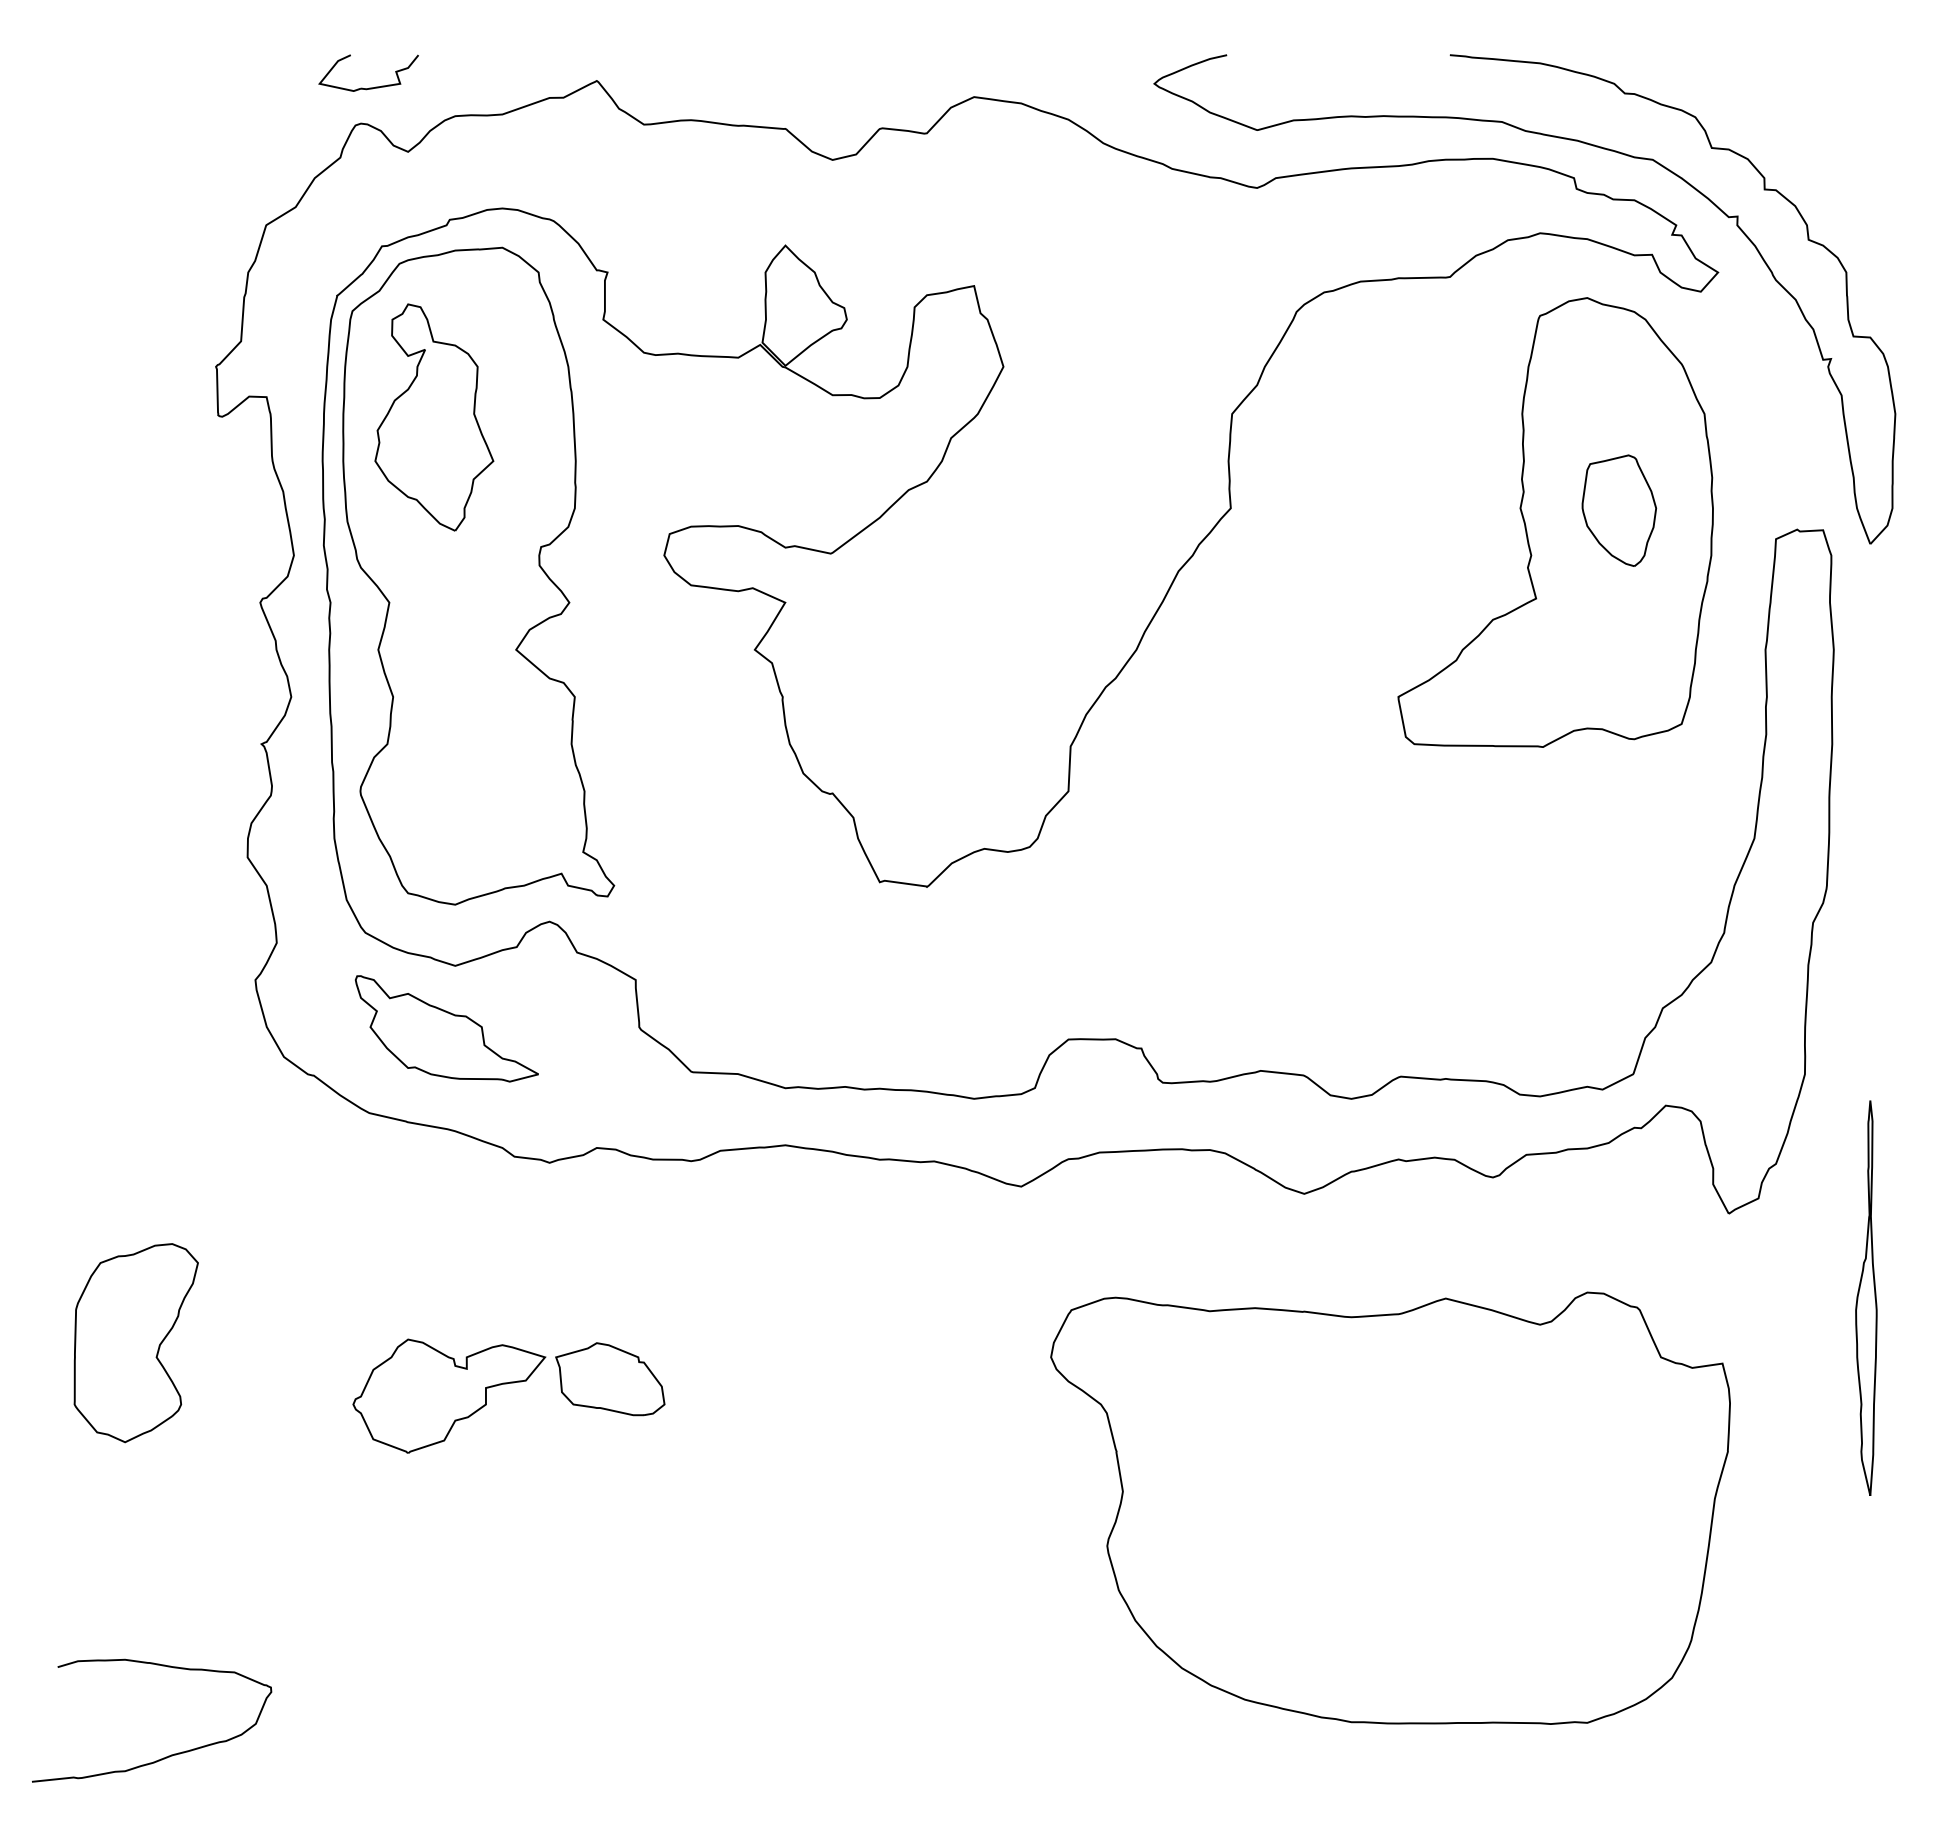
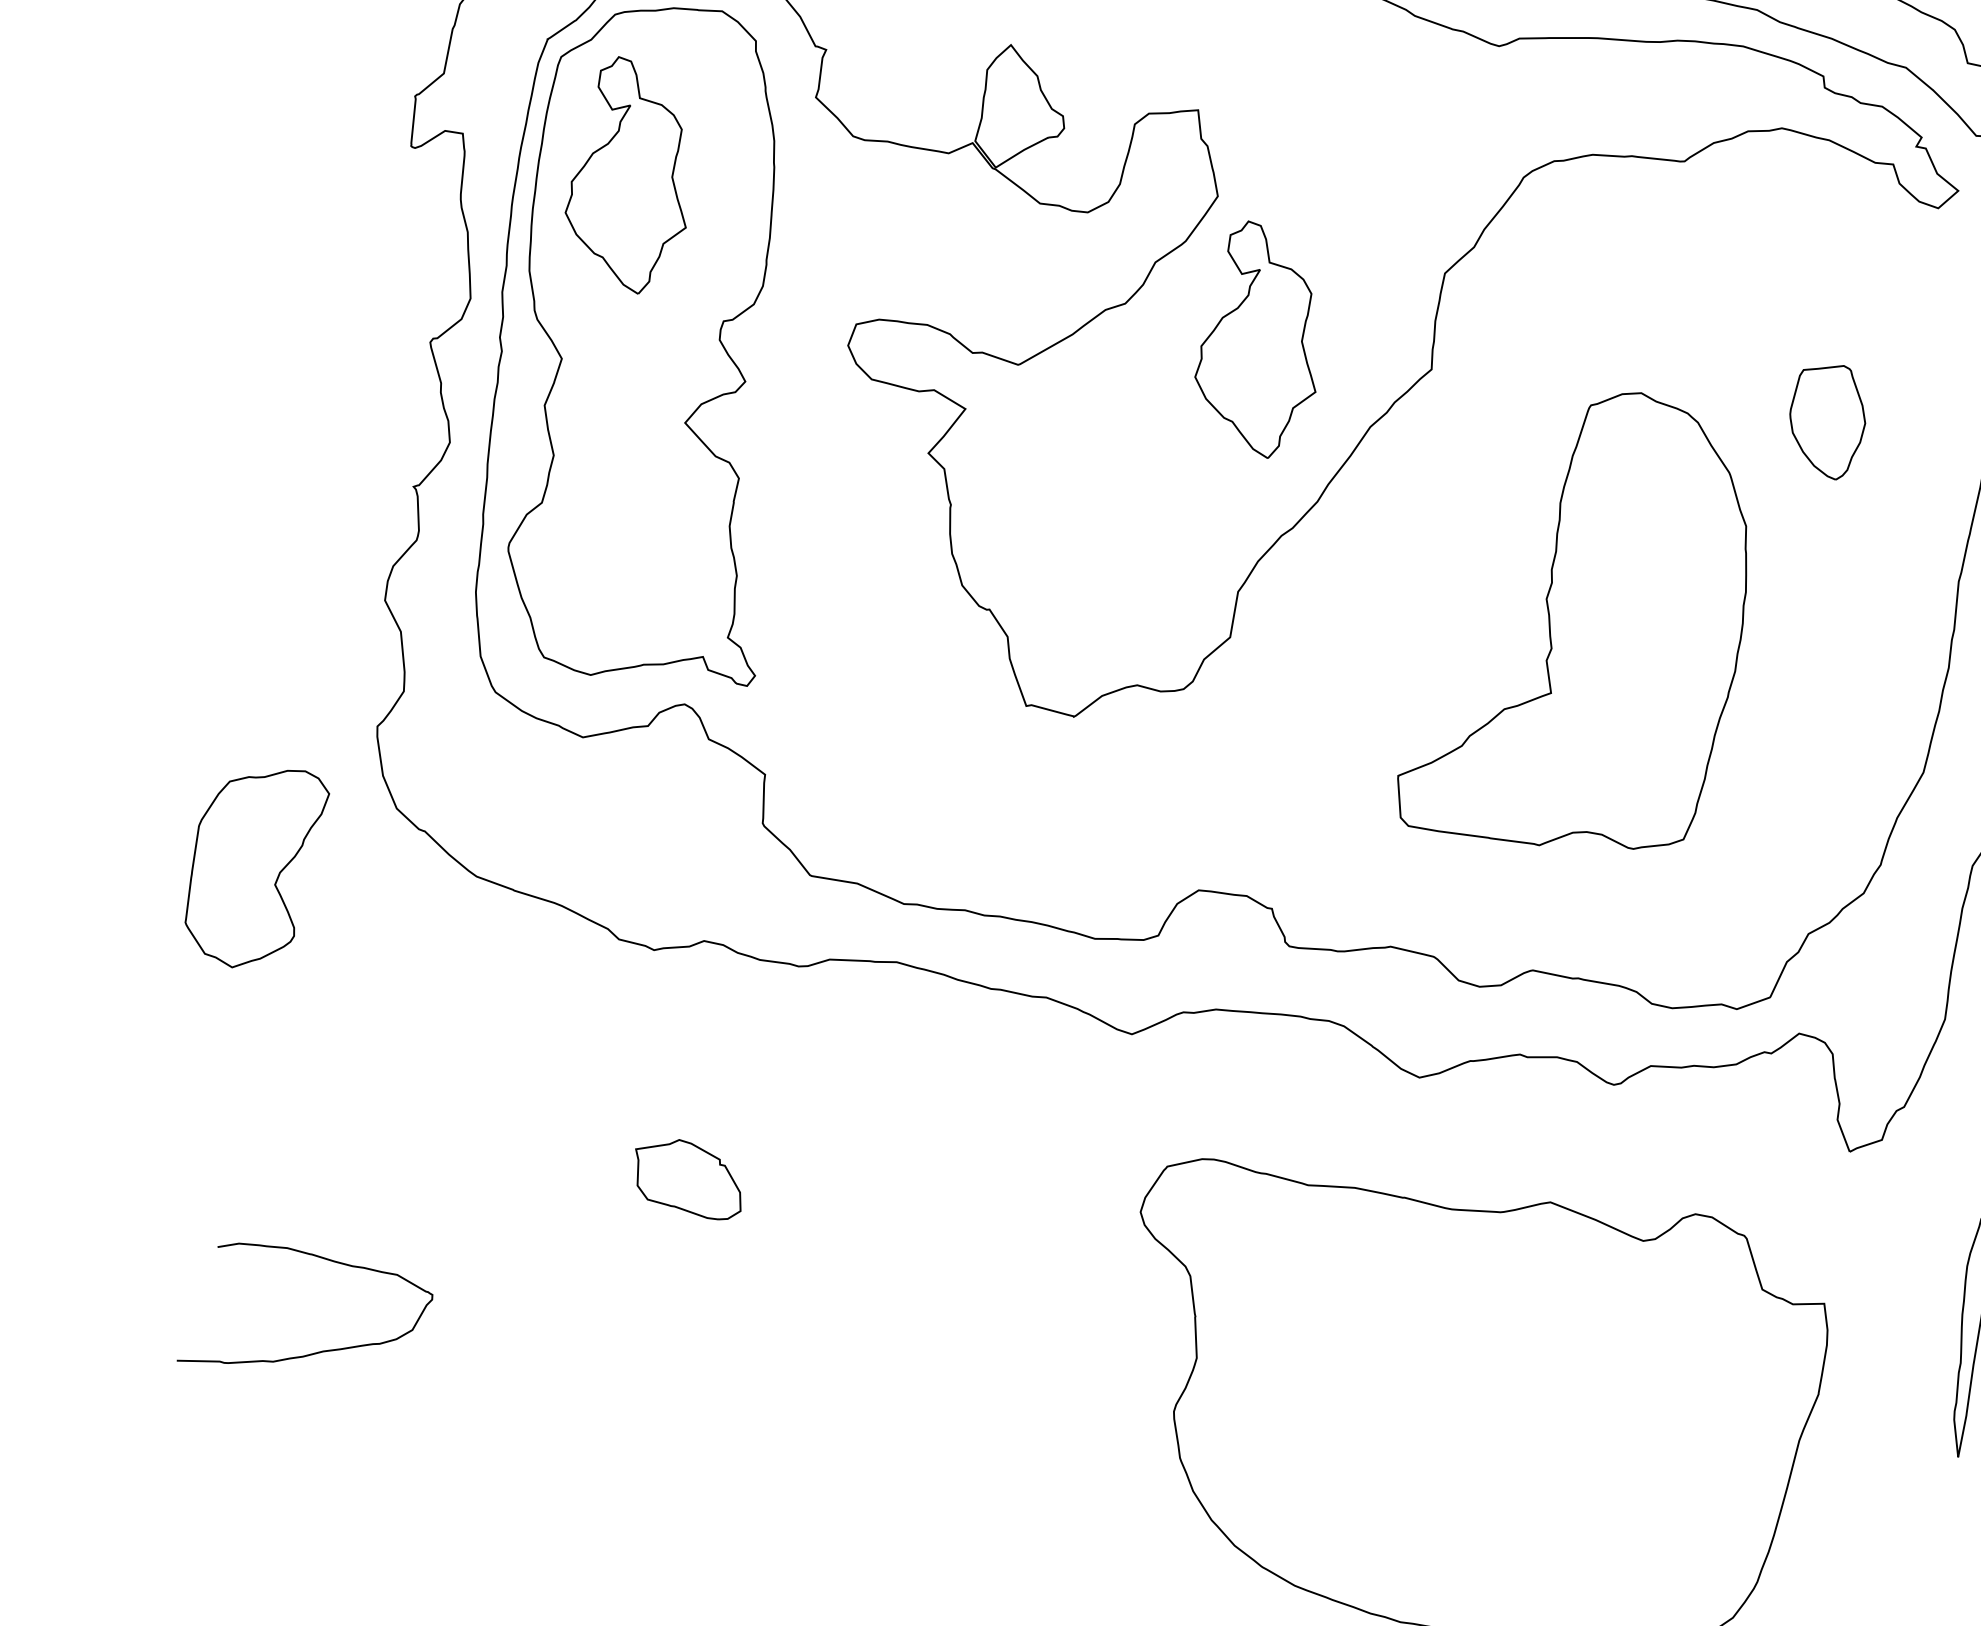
part: (1062, 500) -> (1261, 340), added
part: (1555, 522) -> (1580, 617), moved
part: (446, 1028) -> (566, 800), removed
part: (135, 1343) -> (255, 868), moved
part: (449, 1395) -> (522, 1174), removed
curve: (168, 1755) -> (319, 1351), moved

